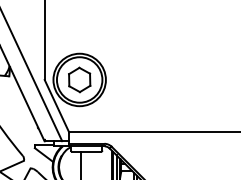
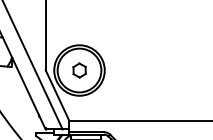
part: (79, 79) -> (79, 70), size x0.6

